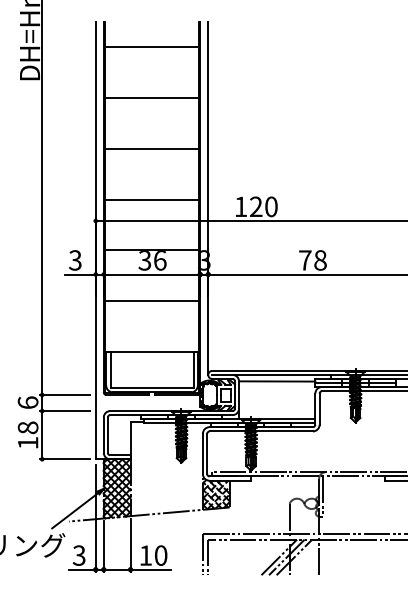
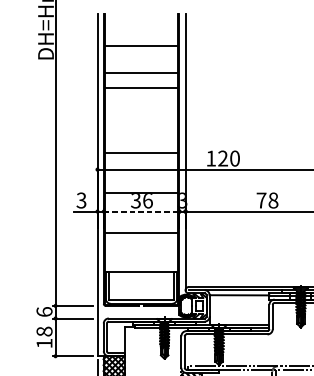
line: (151, 46) -> (141, 45), moved
line: (151, 148) -> (141, 87), moved
line: (152, 274) -> (141, 211), solid -> dashed

